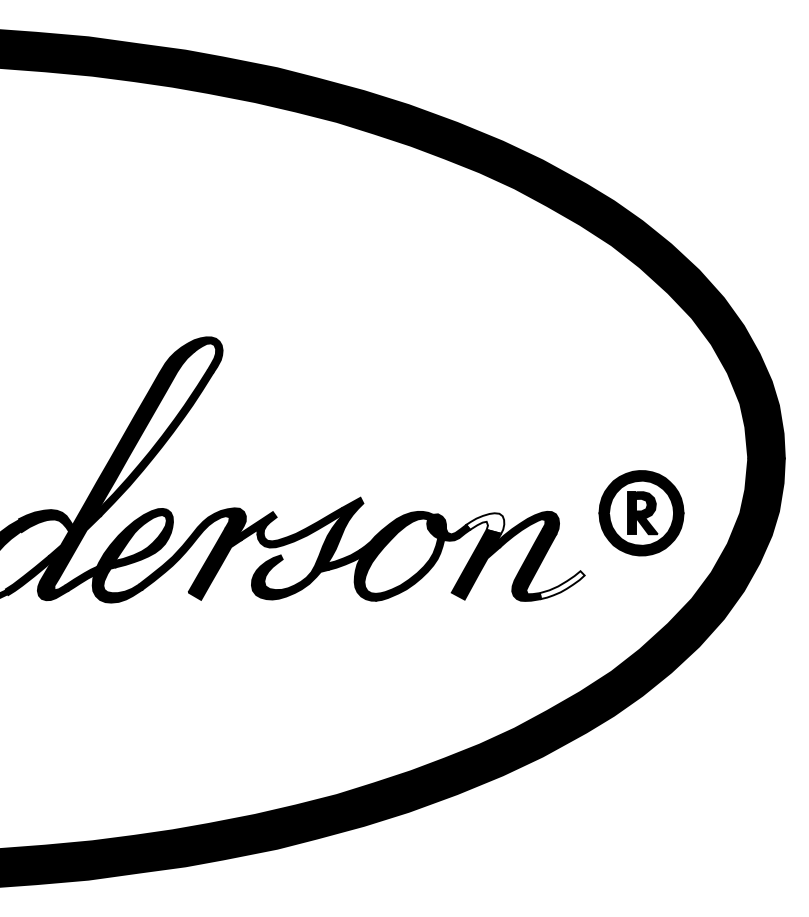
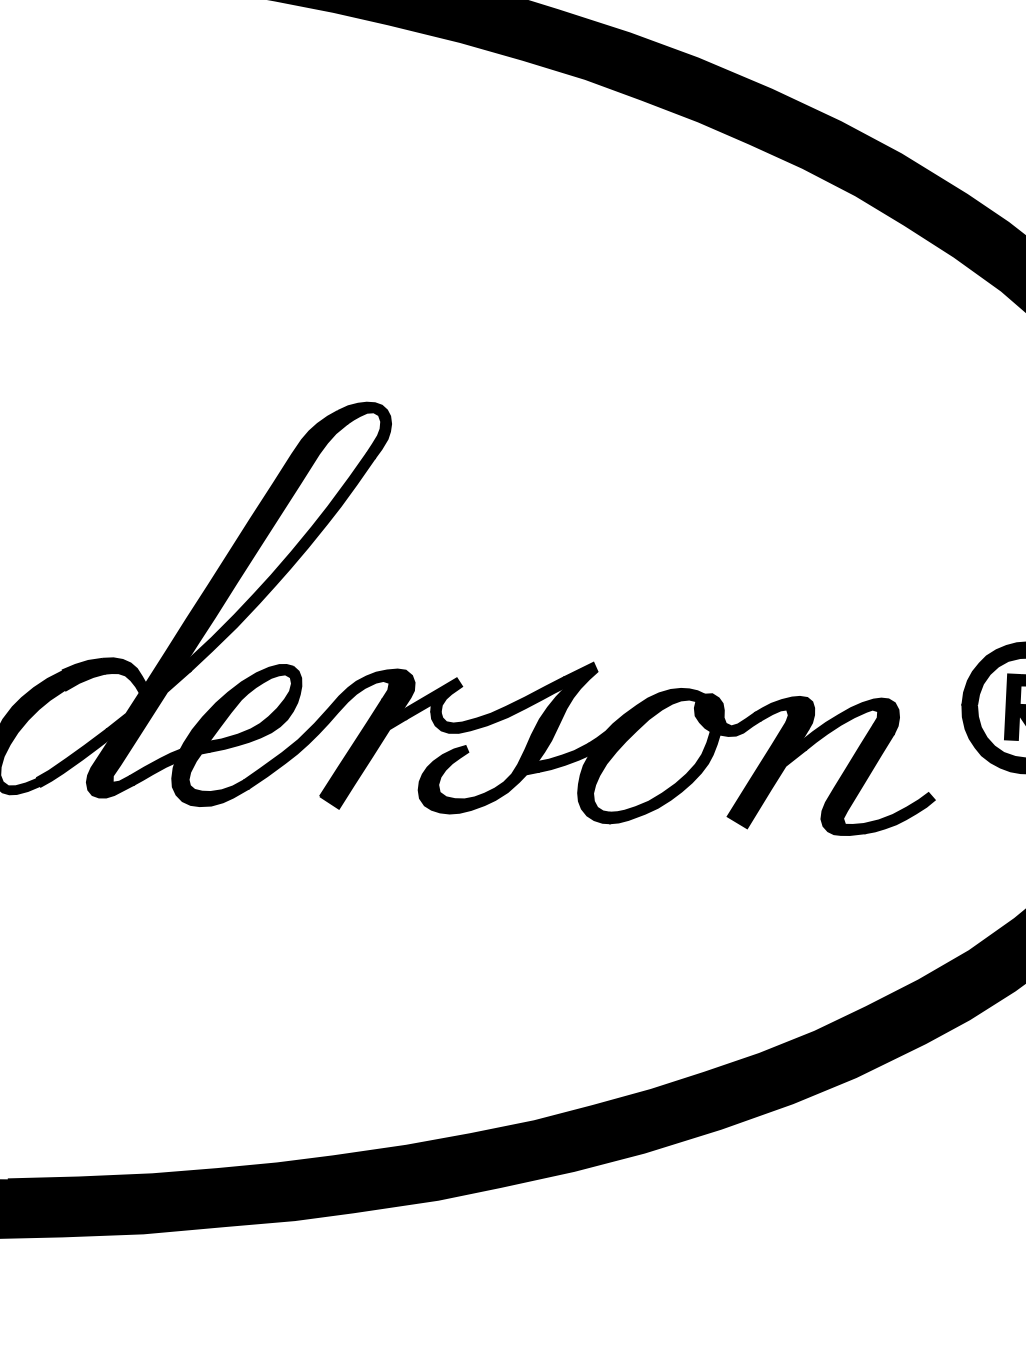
fill: (485, 523) -> (785, 711), added
fill: (561, 585) -> (898, 813), added

